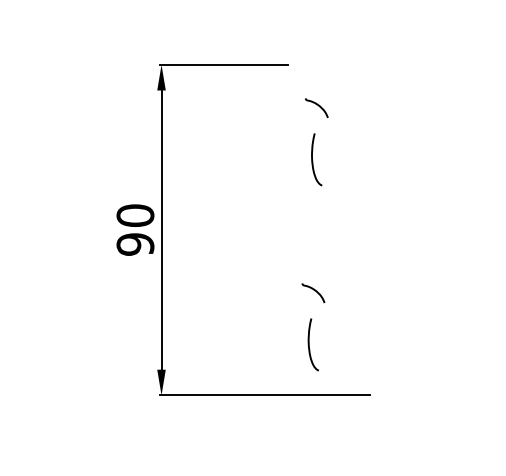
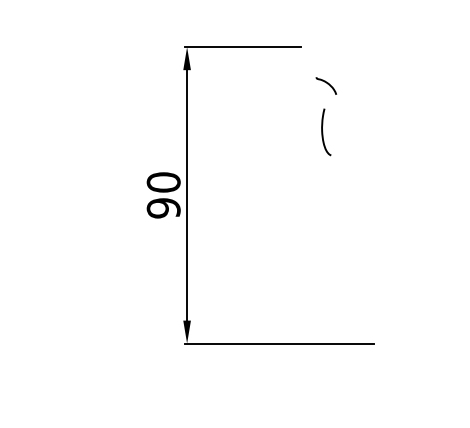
part: (313, 327) -> (323, 282), removed

